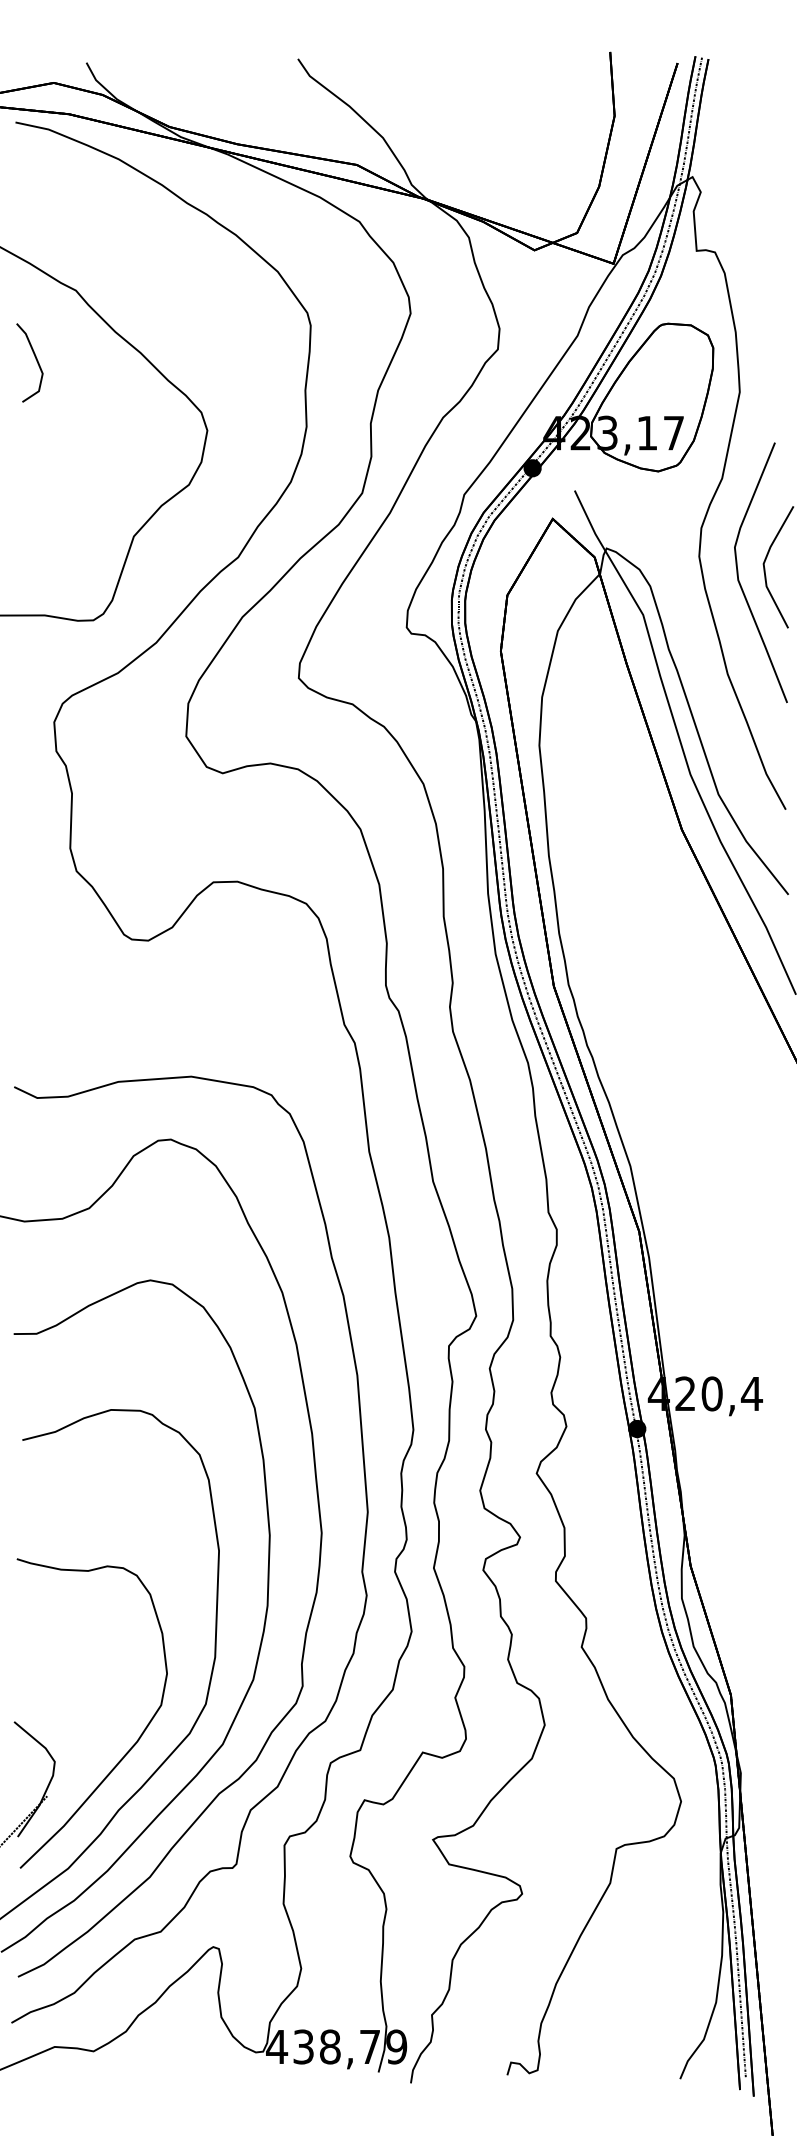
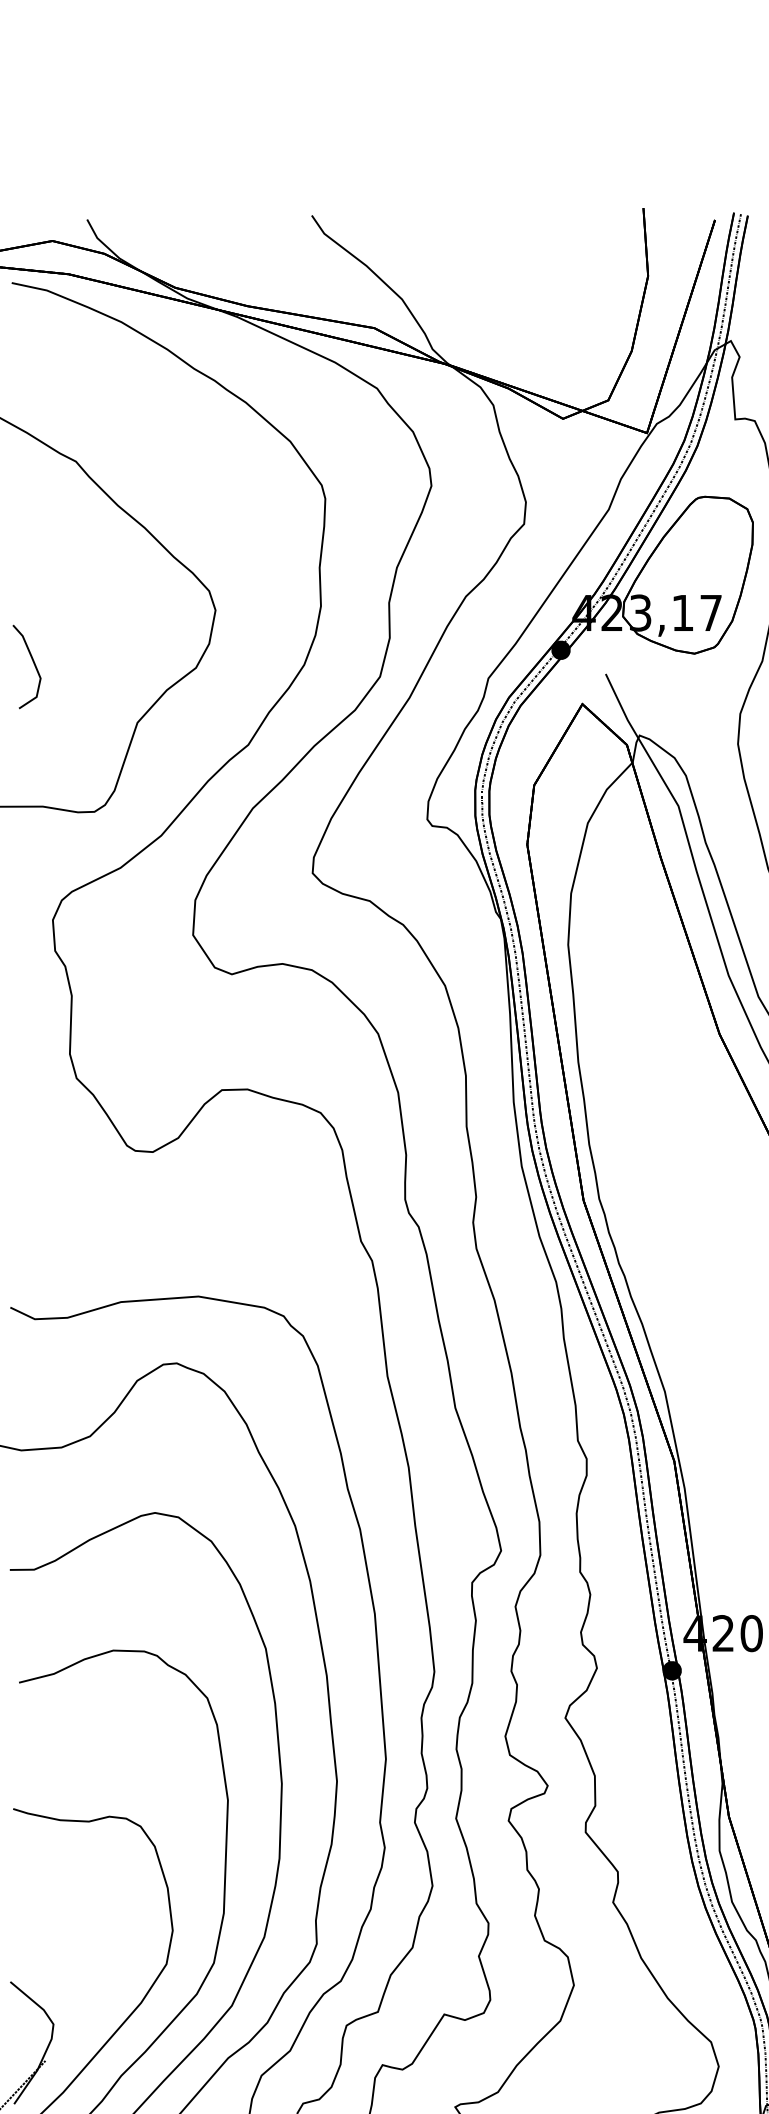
curve: (35, 359) -> (32, 663), moved

